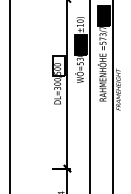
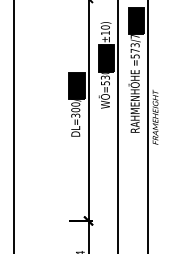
fill: (58, 65) -> (76, 85), added

